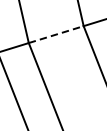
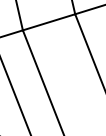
line: (56, 34) -> (49, 22), dashed -> solid

